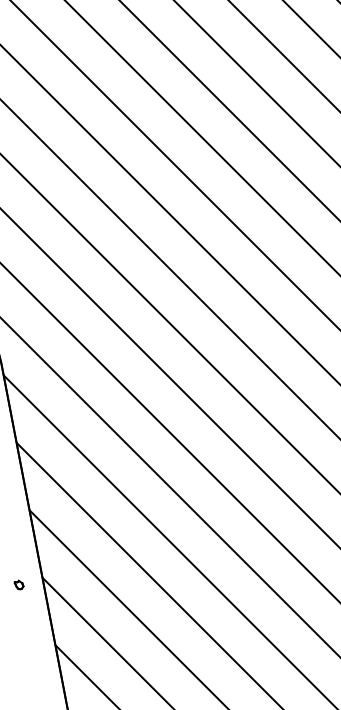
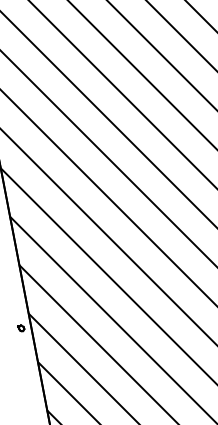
part: (18, 584) -> (20, 327), moved

